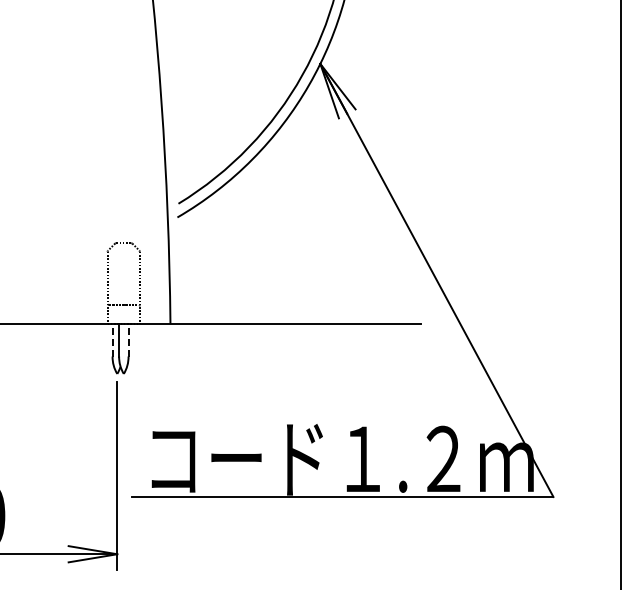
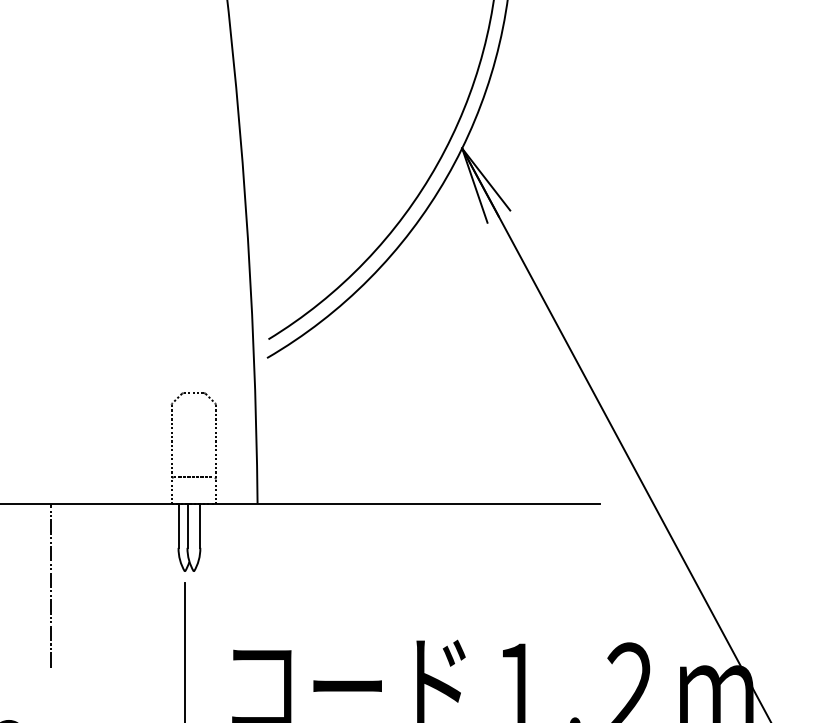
line: (112, 339) -> (178, 524), dashed -> solid
line: (128, 339) -> (200, 524), dashed -> solid
line: (19, 384) -> (51, 586), added

